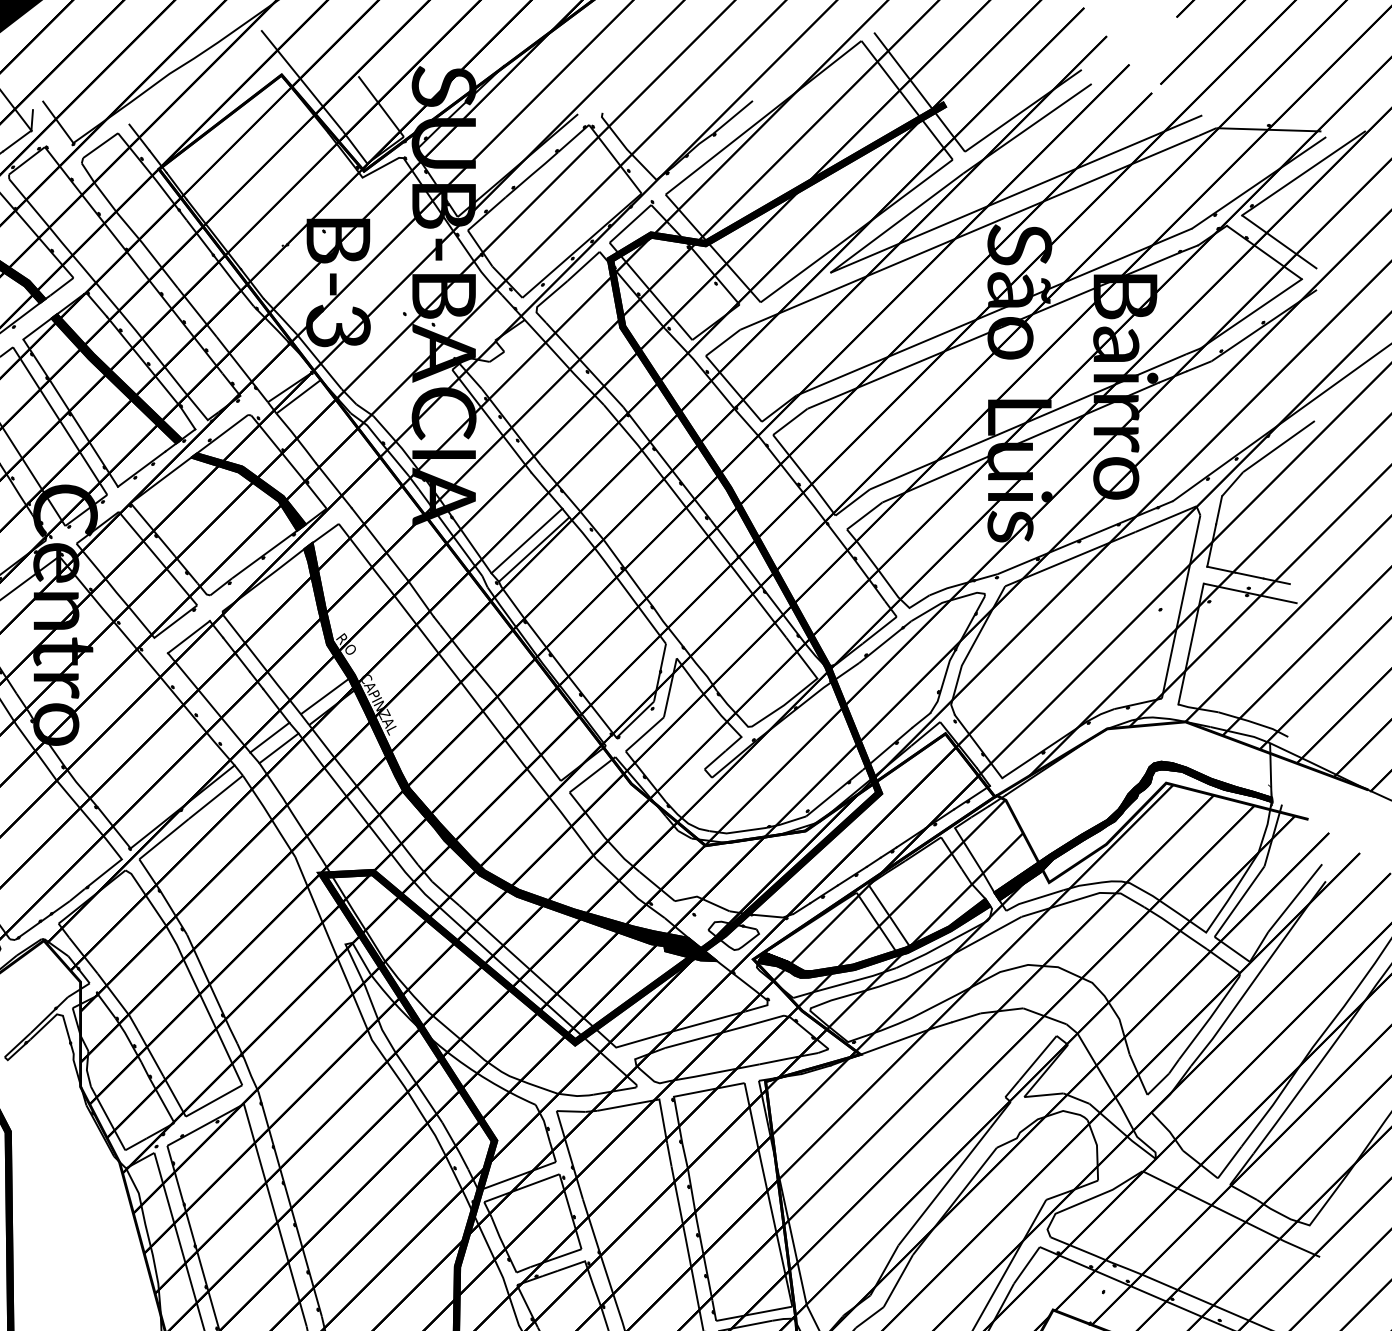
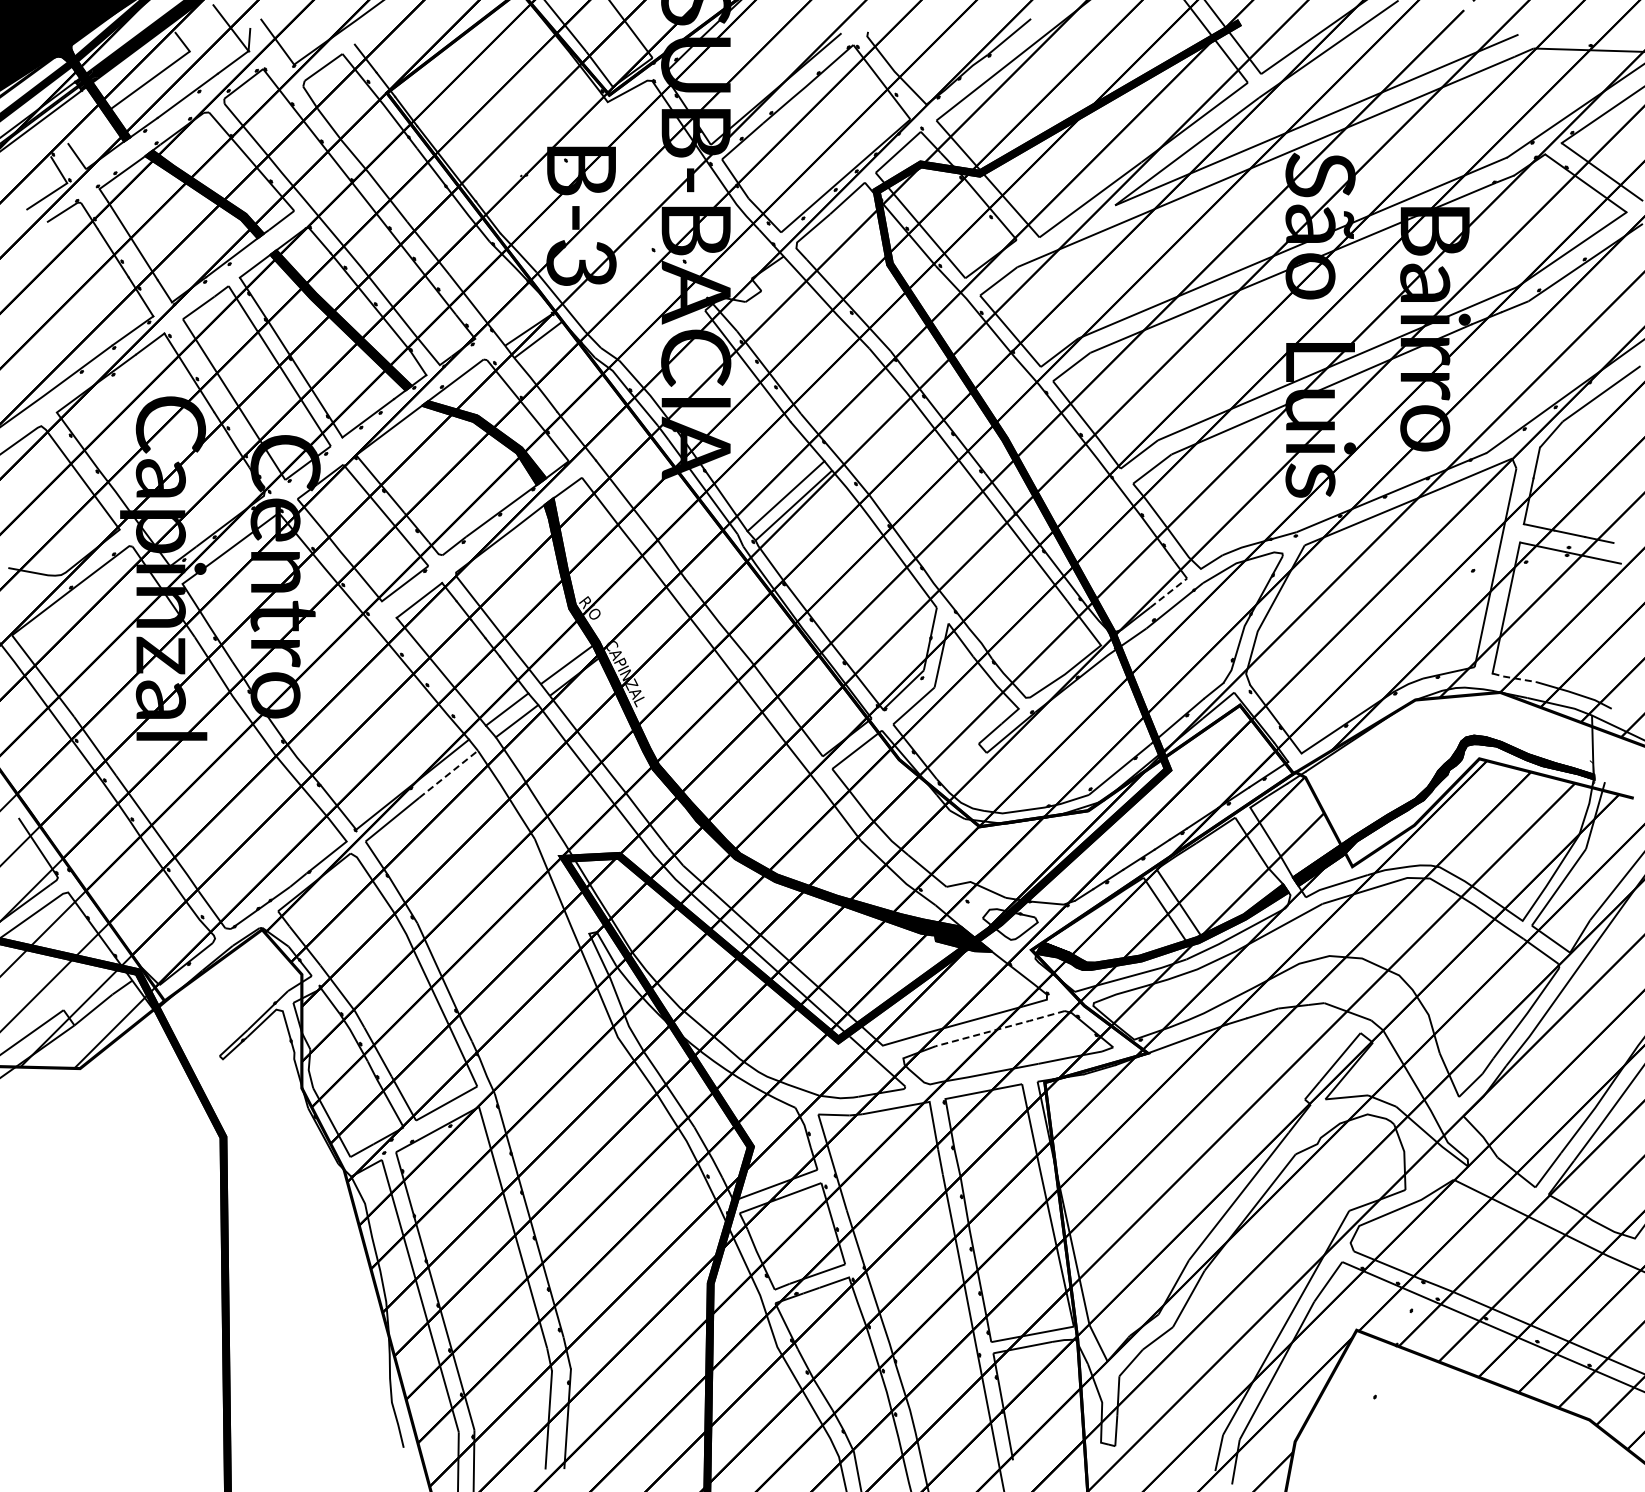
line: (880, 629) -> (1169, 592), solid -> dashed
line: (1197, 709) -> (1513, 678), solid -> dashed
line: (215, 797) -> (448, 774), solid -> dashed
line: (724, 1031) -> (1000, 1028), solid -> dashed

